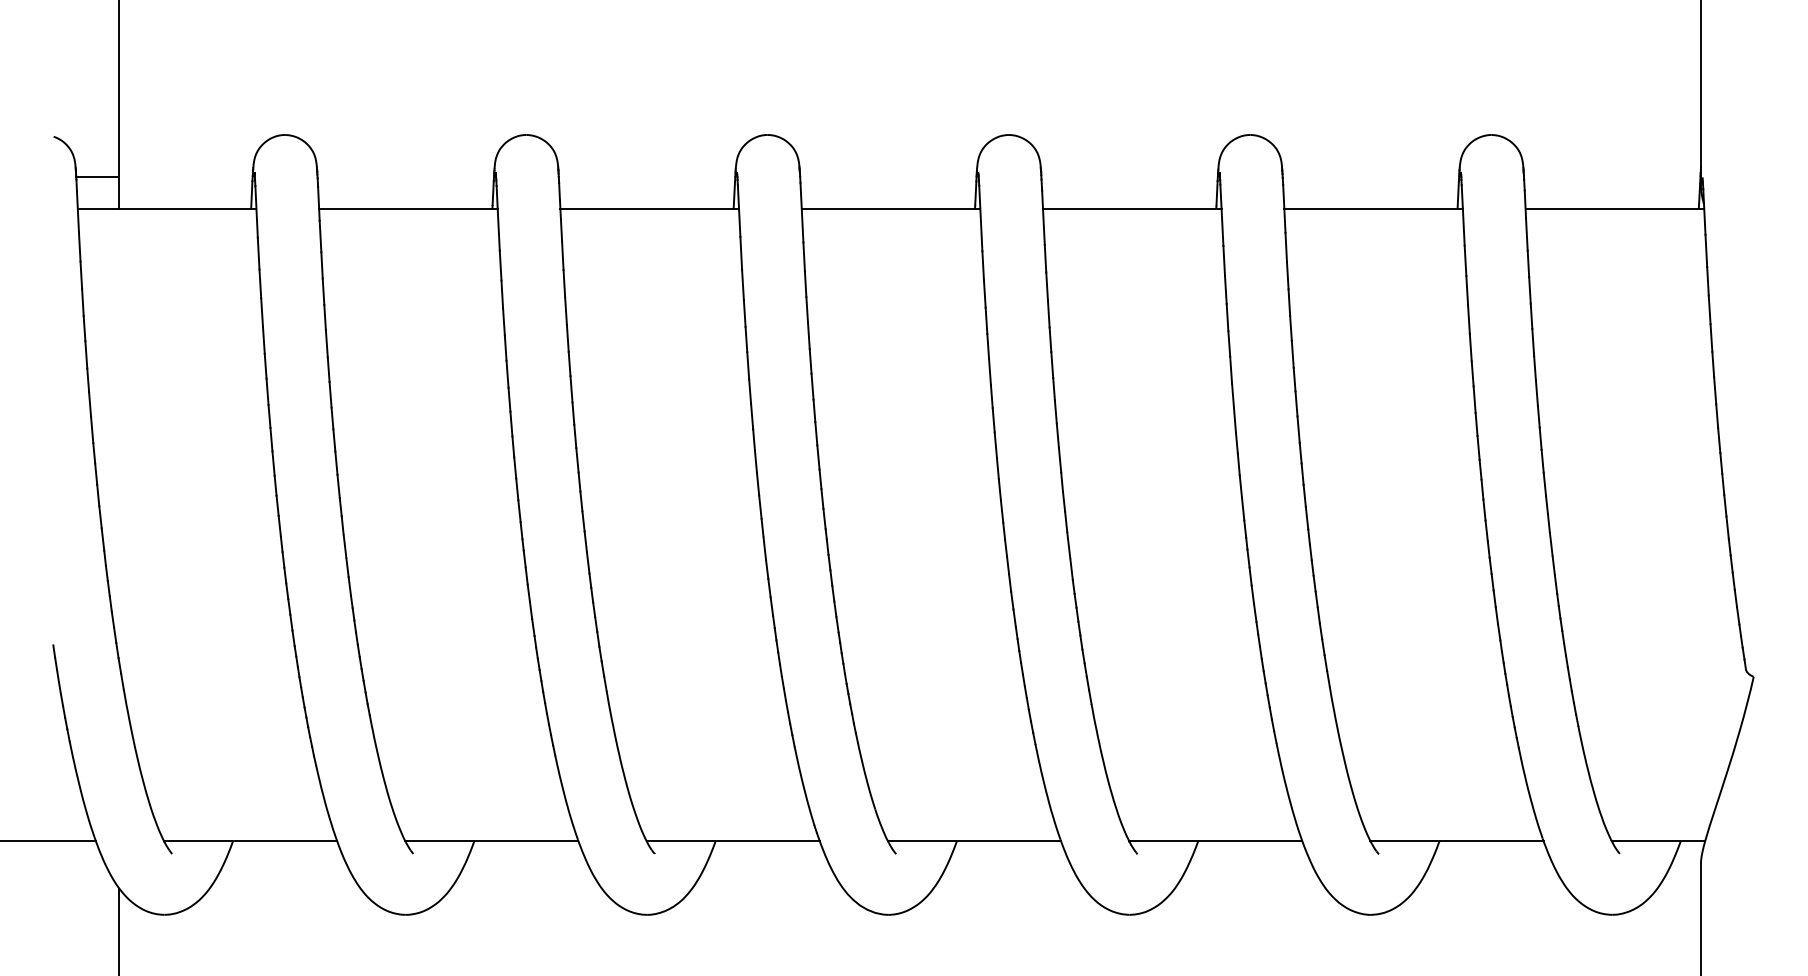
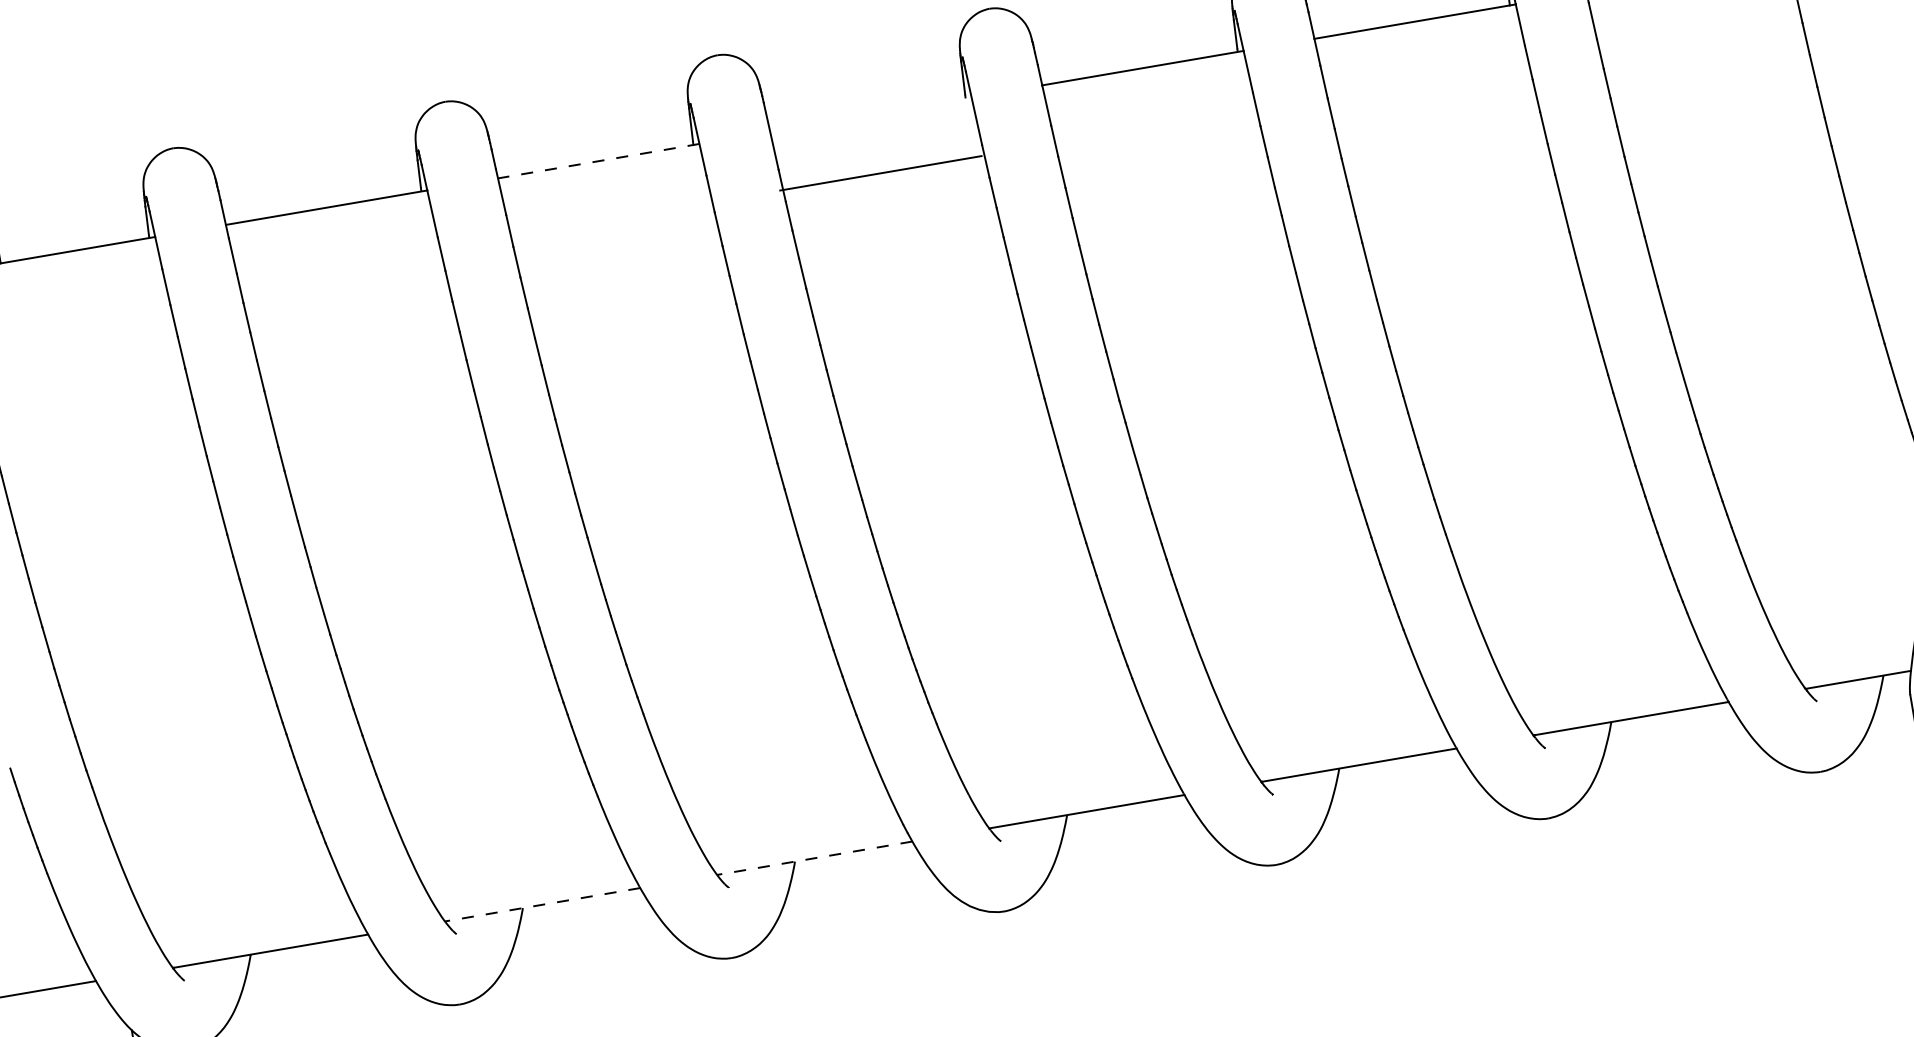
line: (649, 208) -> (598, 160), solid -> dashed
line: (890, 208) -> (880, 173), moved
line: (491, 841) -> (542, 905), solid -> dashed
line: (733, 841) -> (815, 858), solid -> dashed

